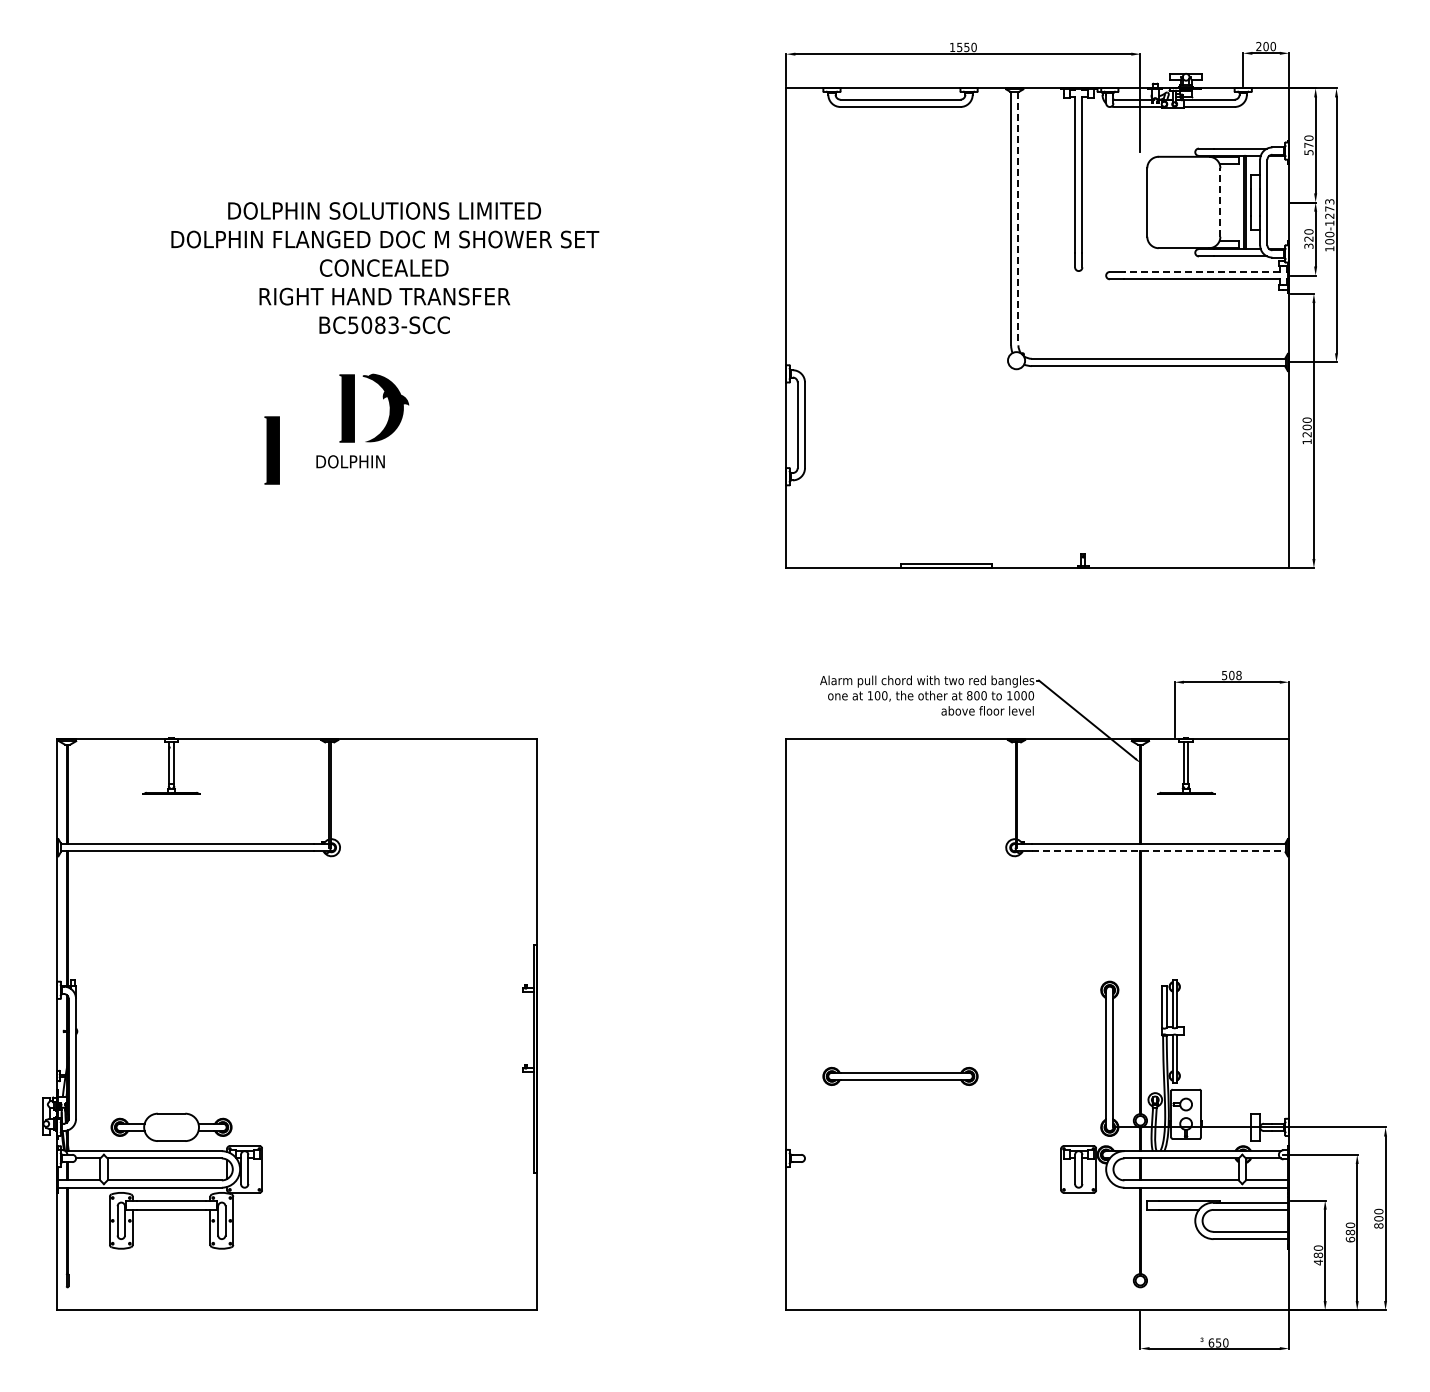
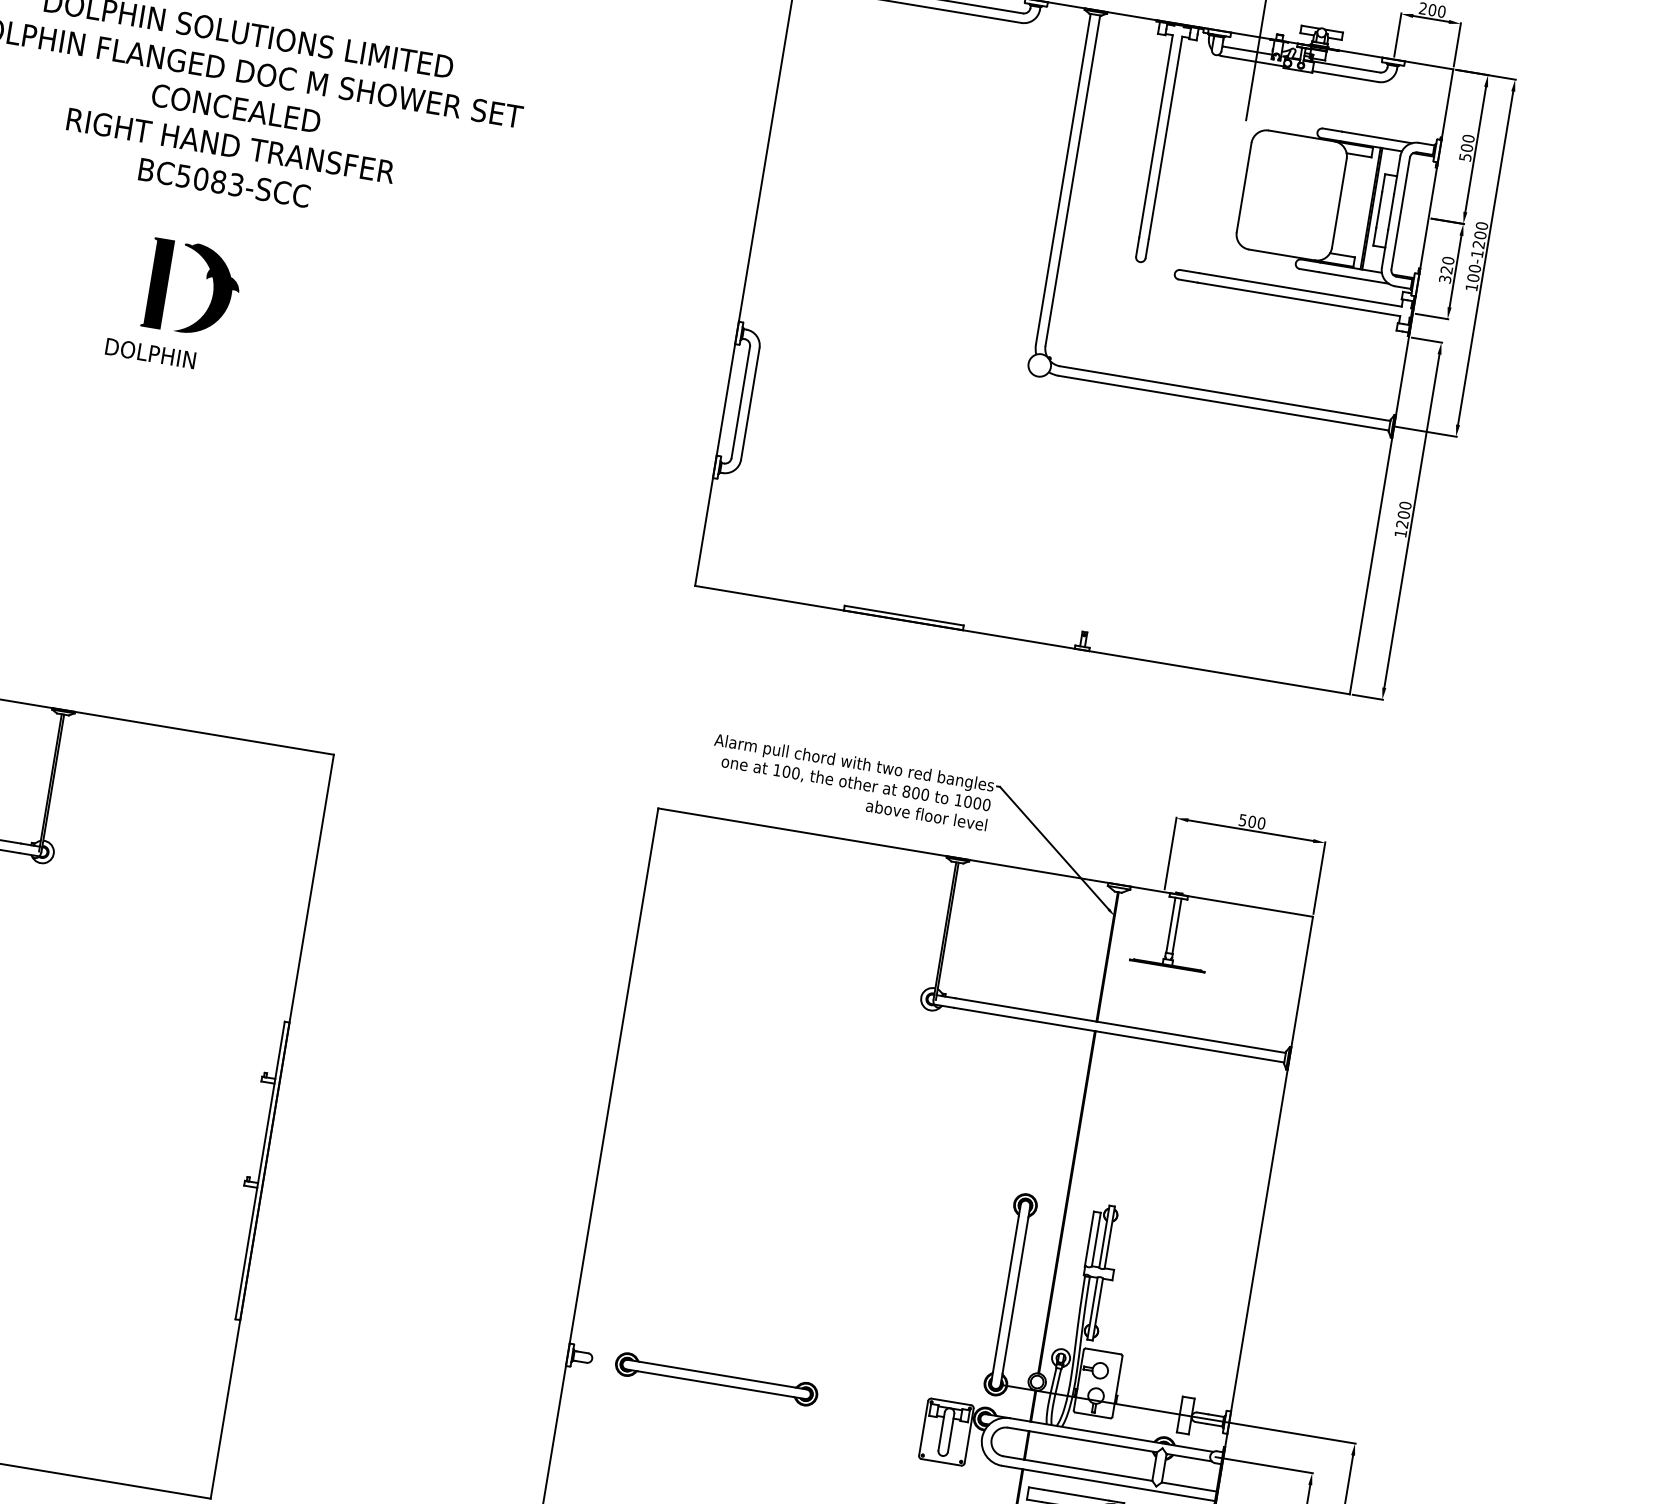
text: (1308, 145) -> (1466, 148), 570 -> 500
line: (1220, 202) -> (1339, 203), dashed -> solid
text: (1329, 205) -> (1480, 230), 100-1273 -> 100-1200
line: (1018, 218) -> (1072, 180), dashed -> solid
line: (1202, 271) -> (1301, 289), dashed -> solid
part: (271, 450) -> (50, 321), removed
text: (1238, 675) -> (1260, 823), 508 -> 500
line: (1158, 851) -> (1118, 1035), dashed -> solid
part: (900, 1075) -> (716, 1378), moved

